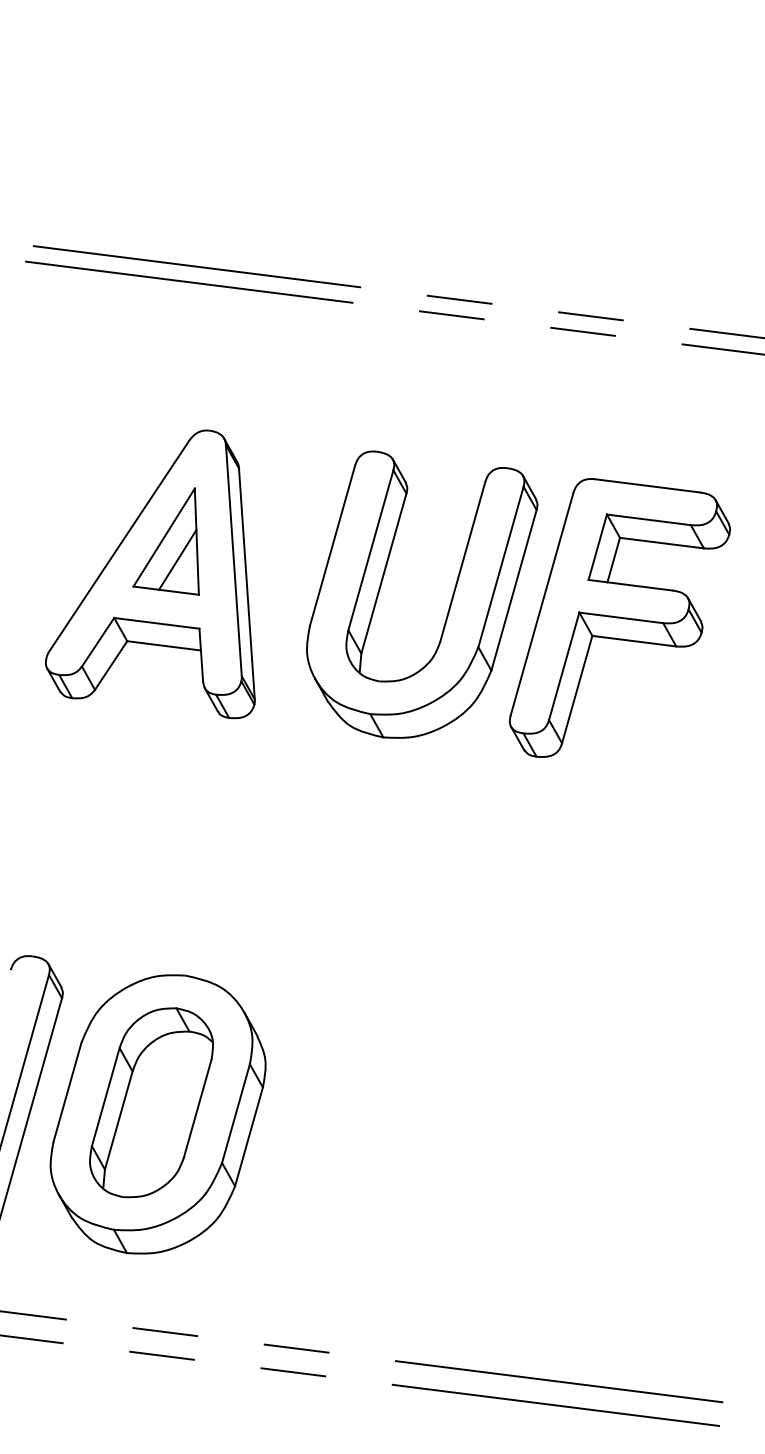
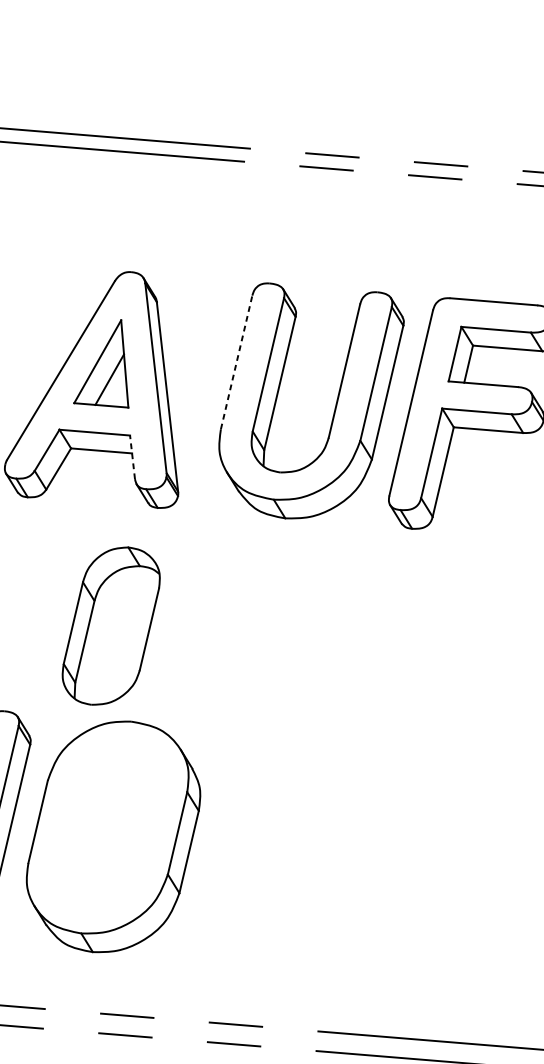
line: (332, 545) -> (236, 362), solid -> dashed
line: (201, 655) -> (132, 457), solid -> dashed
part: (151, 1102) -> (111, 625), moved

